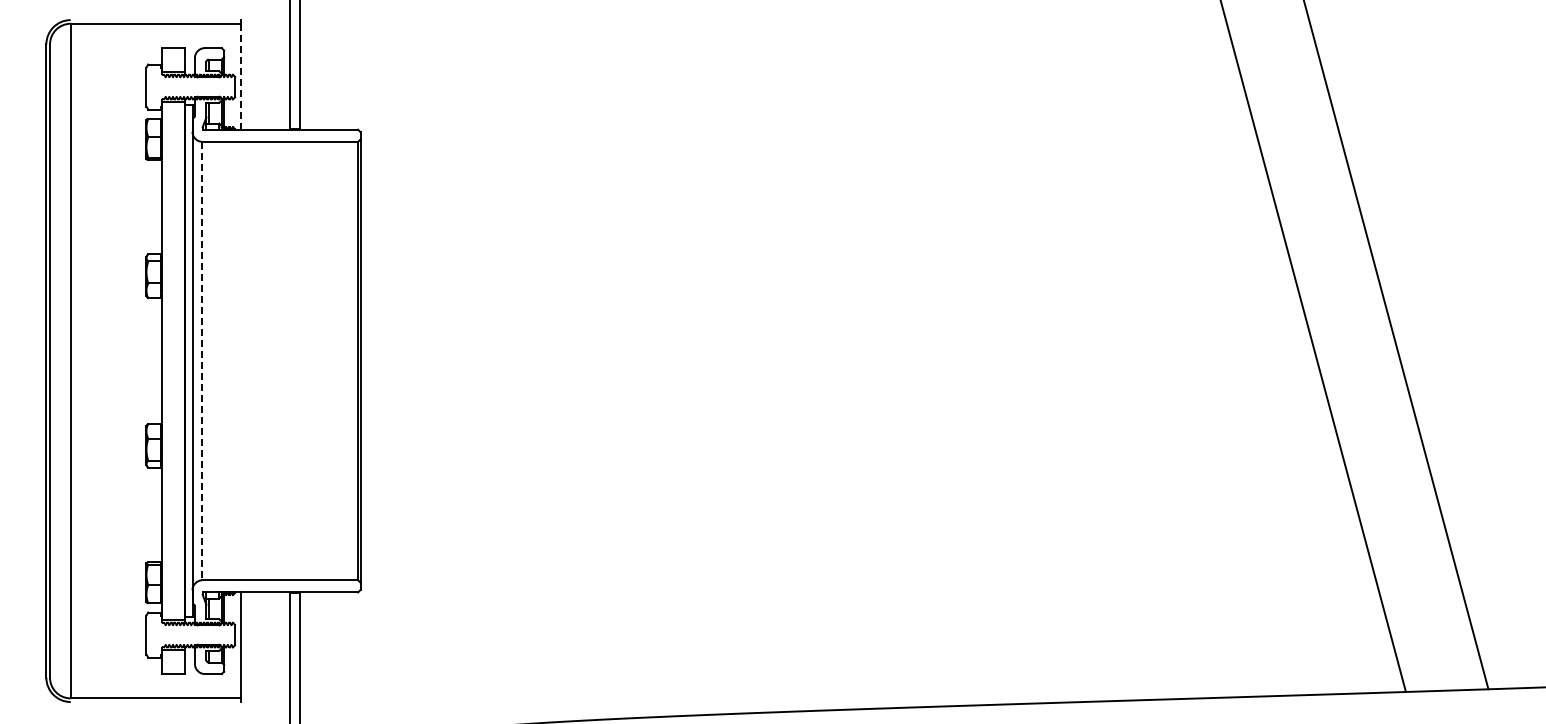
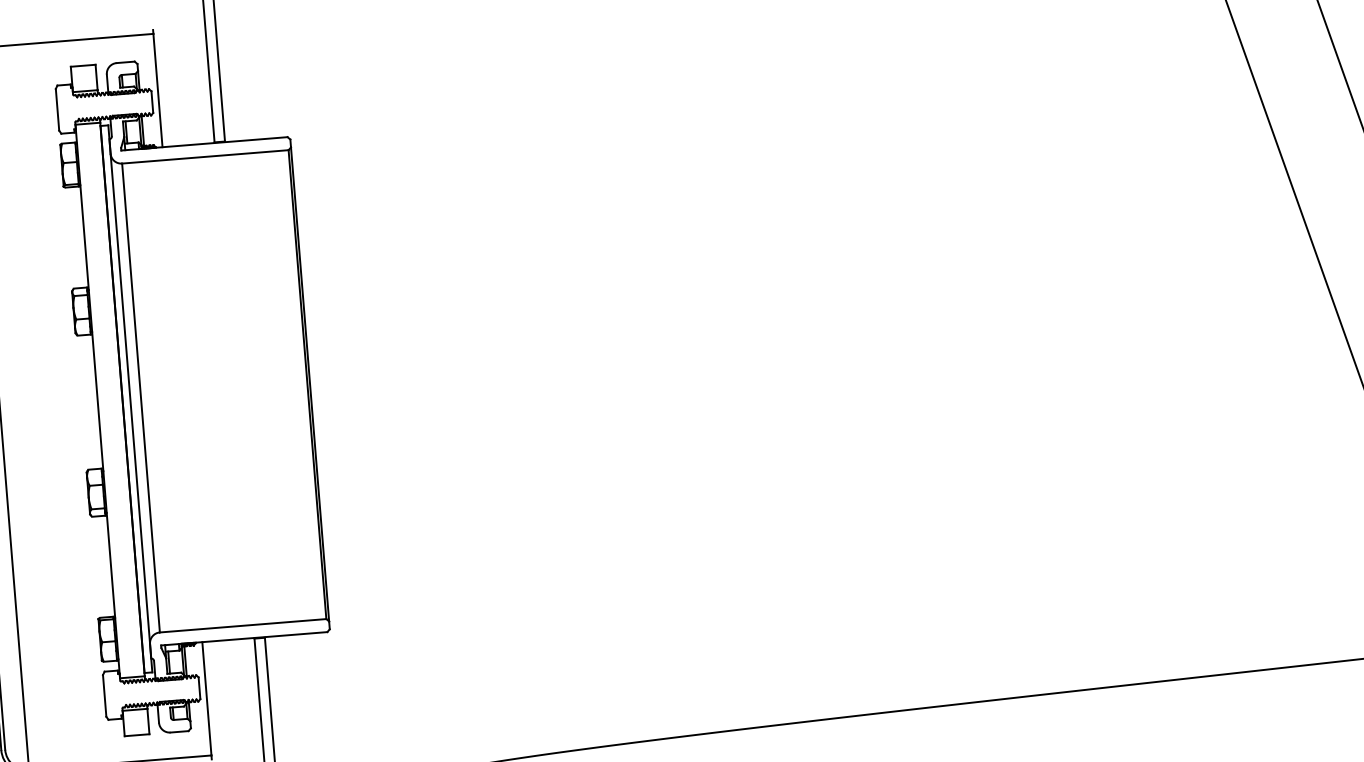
line: (241, 76) -> (158, 90), dashed -> solid
line: (202, 361) -> (141, 398), dashed -> solid

